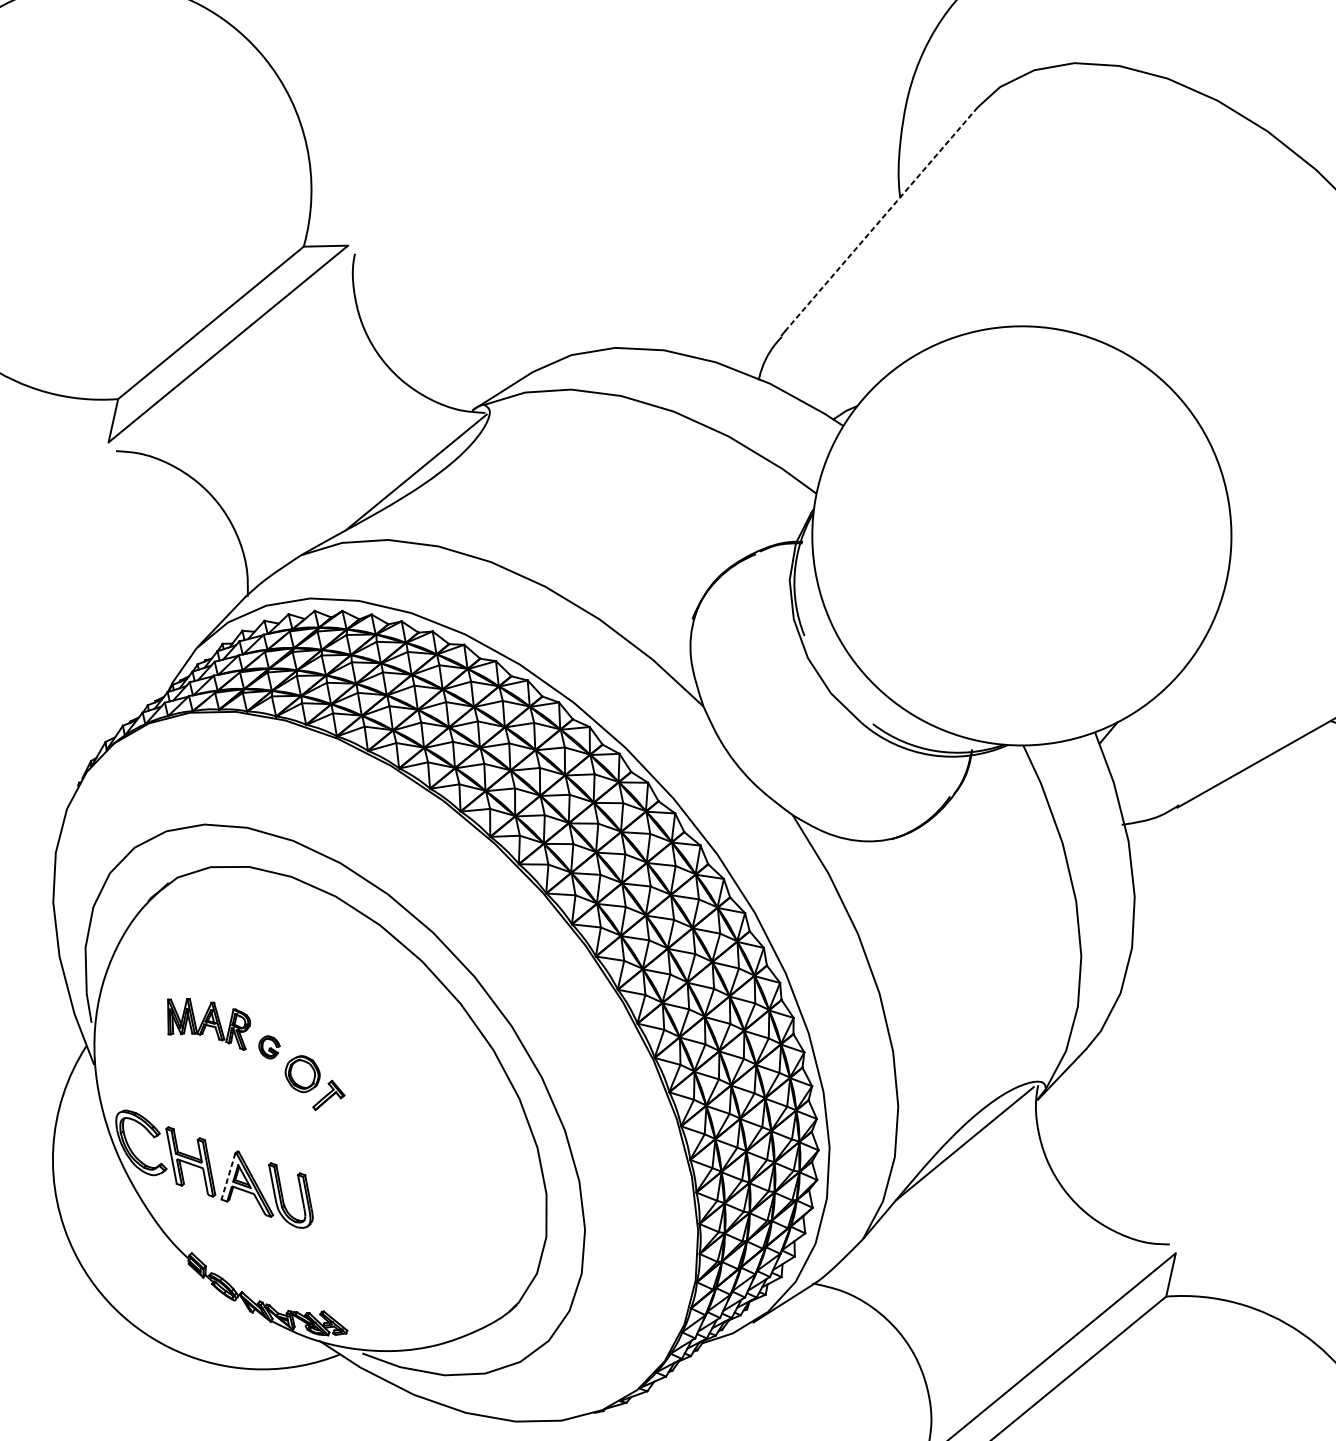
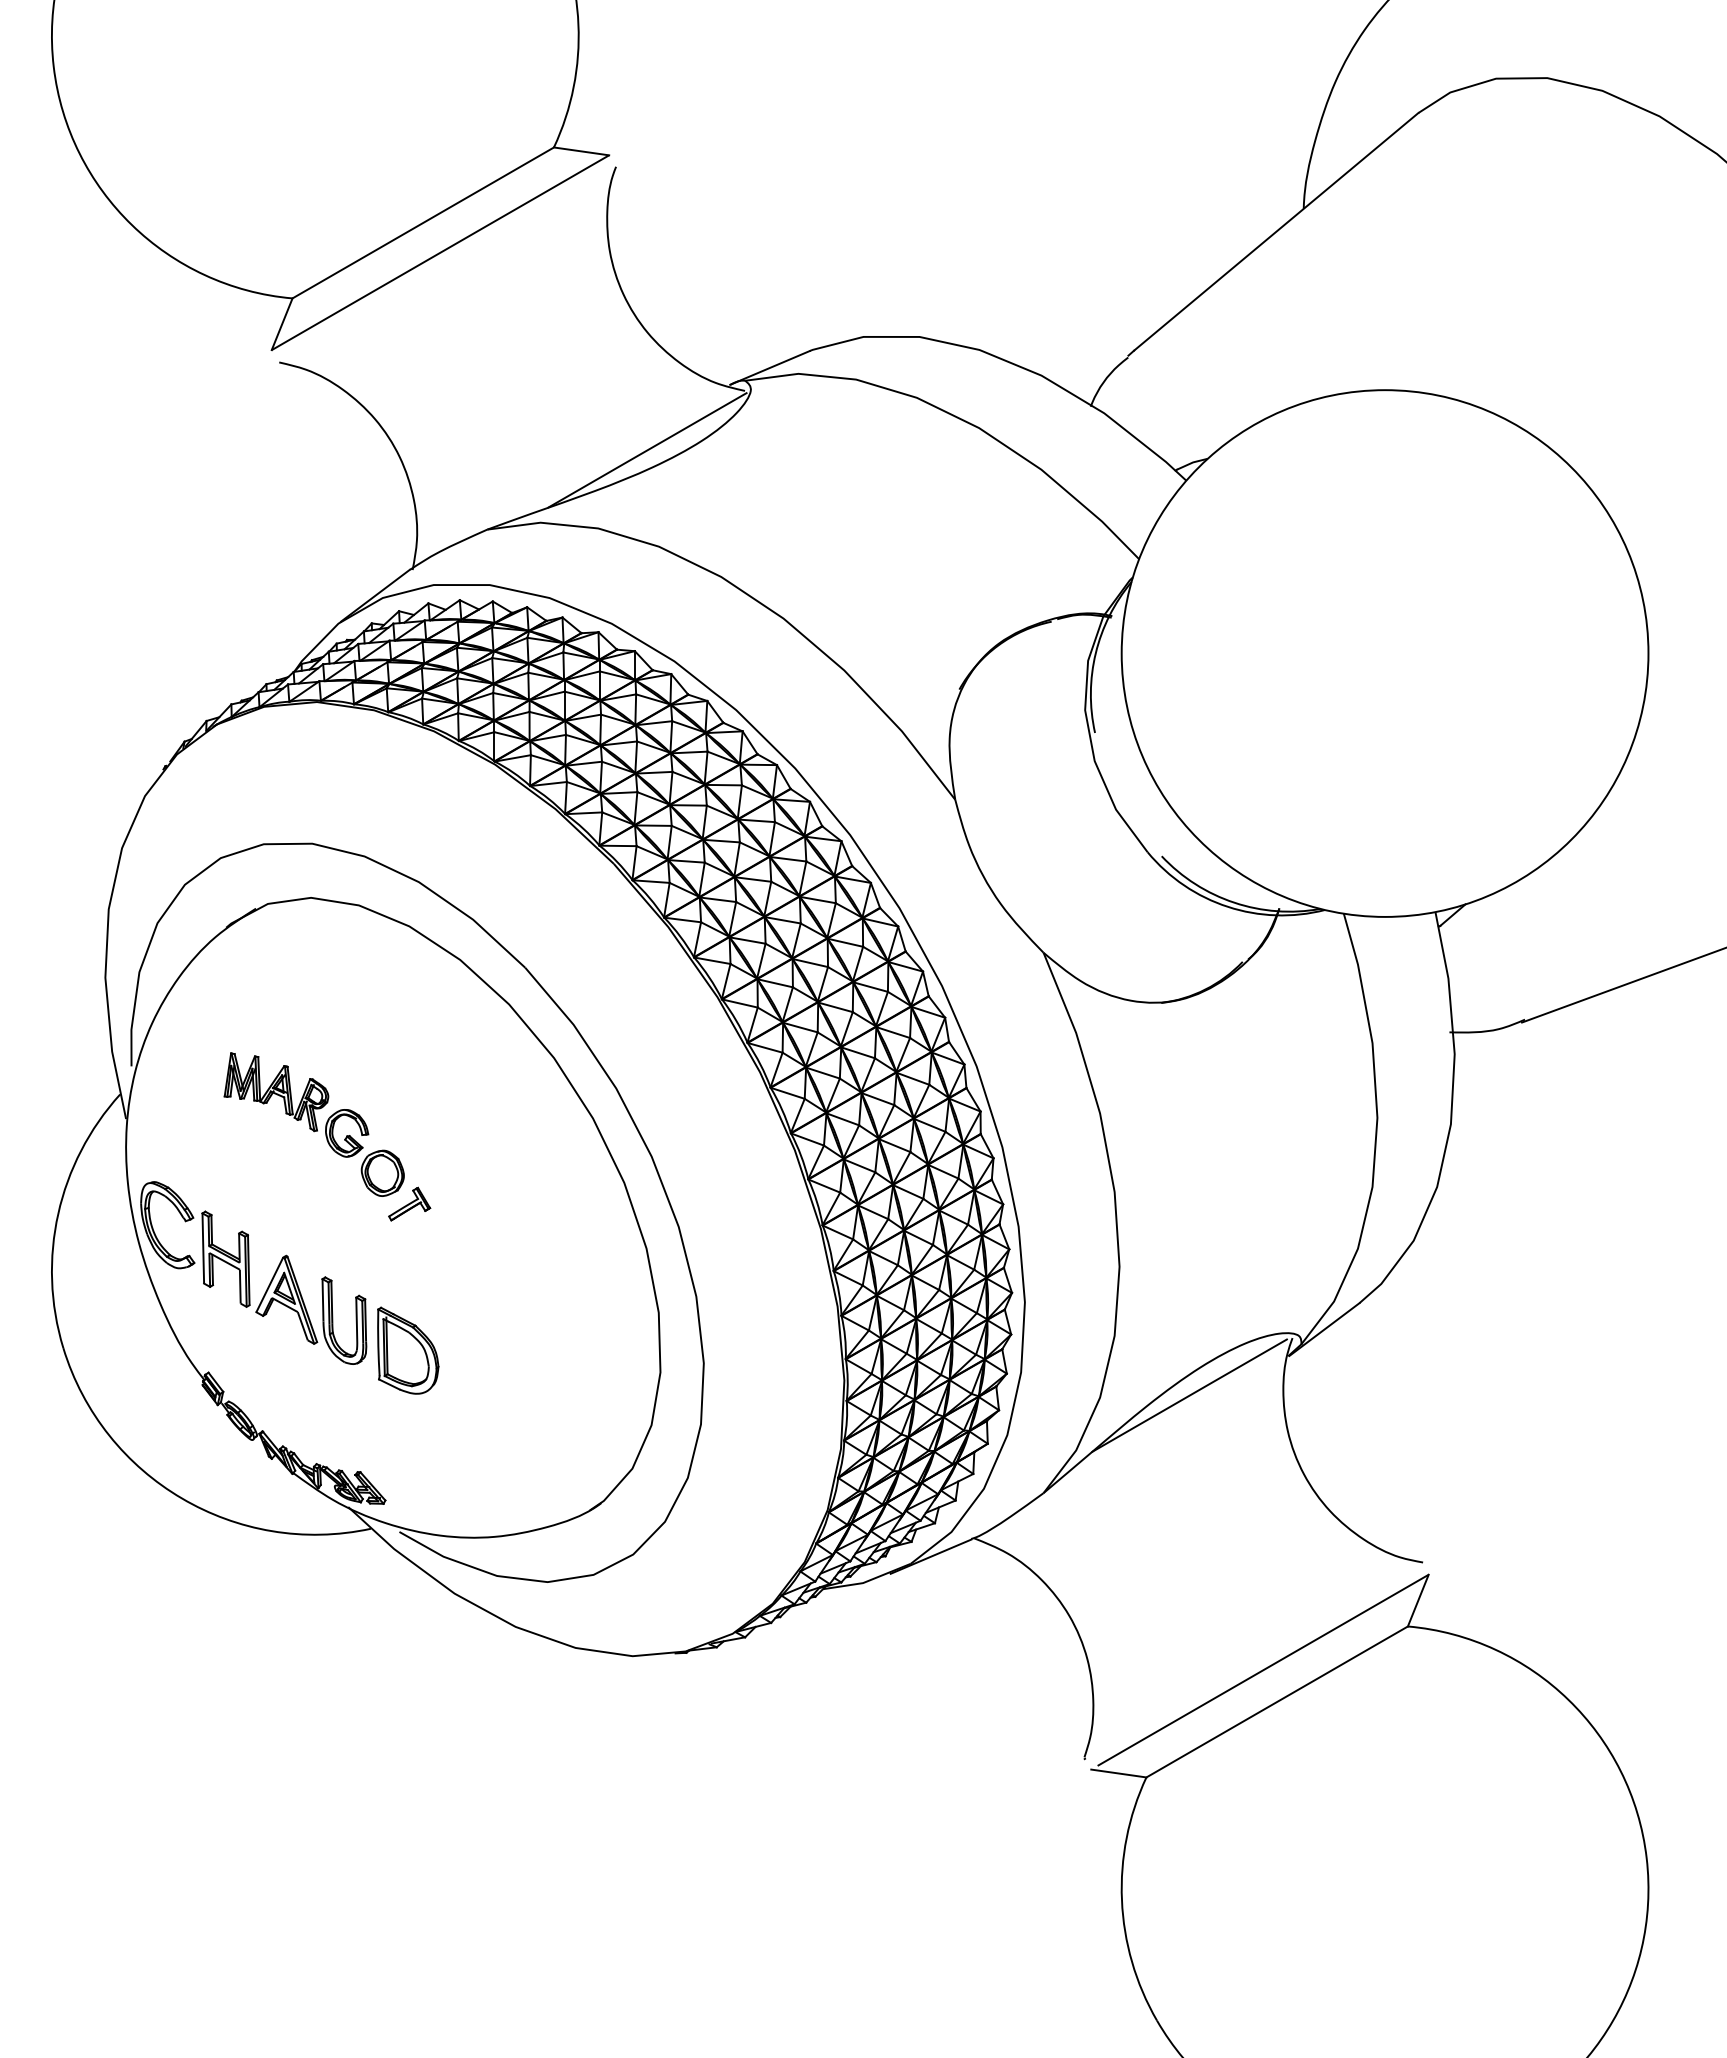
line: (881, 219) -> (1275, 232), dashed -> solid
part: (269, 1047) -> (347, 1133), size x1.67
line: (228, 1176) -> (269, 1285), dashed -> solid
part: (345, 1209) -> (408, 1350), added

